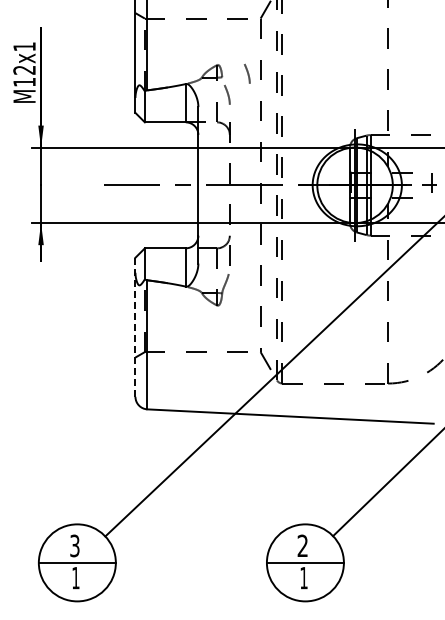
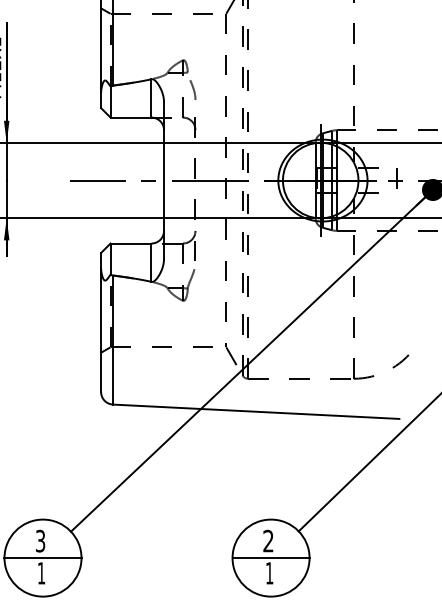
line: (247, 73) -> (213, 68), removed
line: (135, 327) -> (101, 322), dashed -> solid

